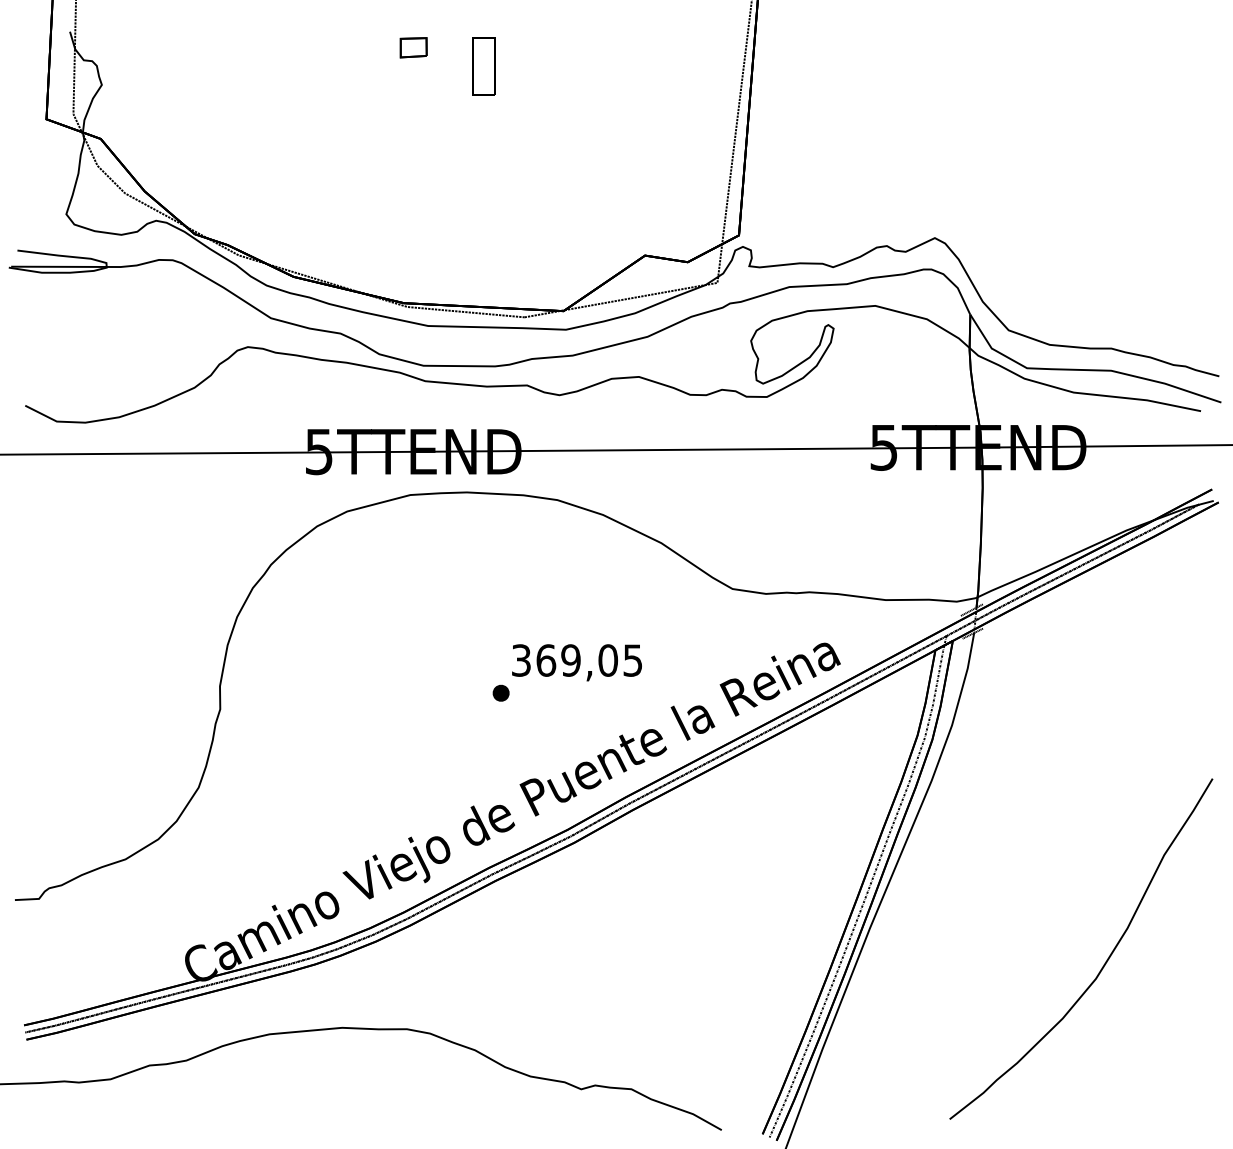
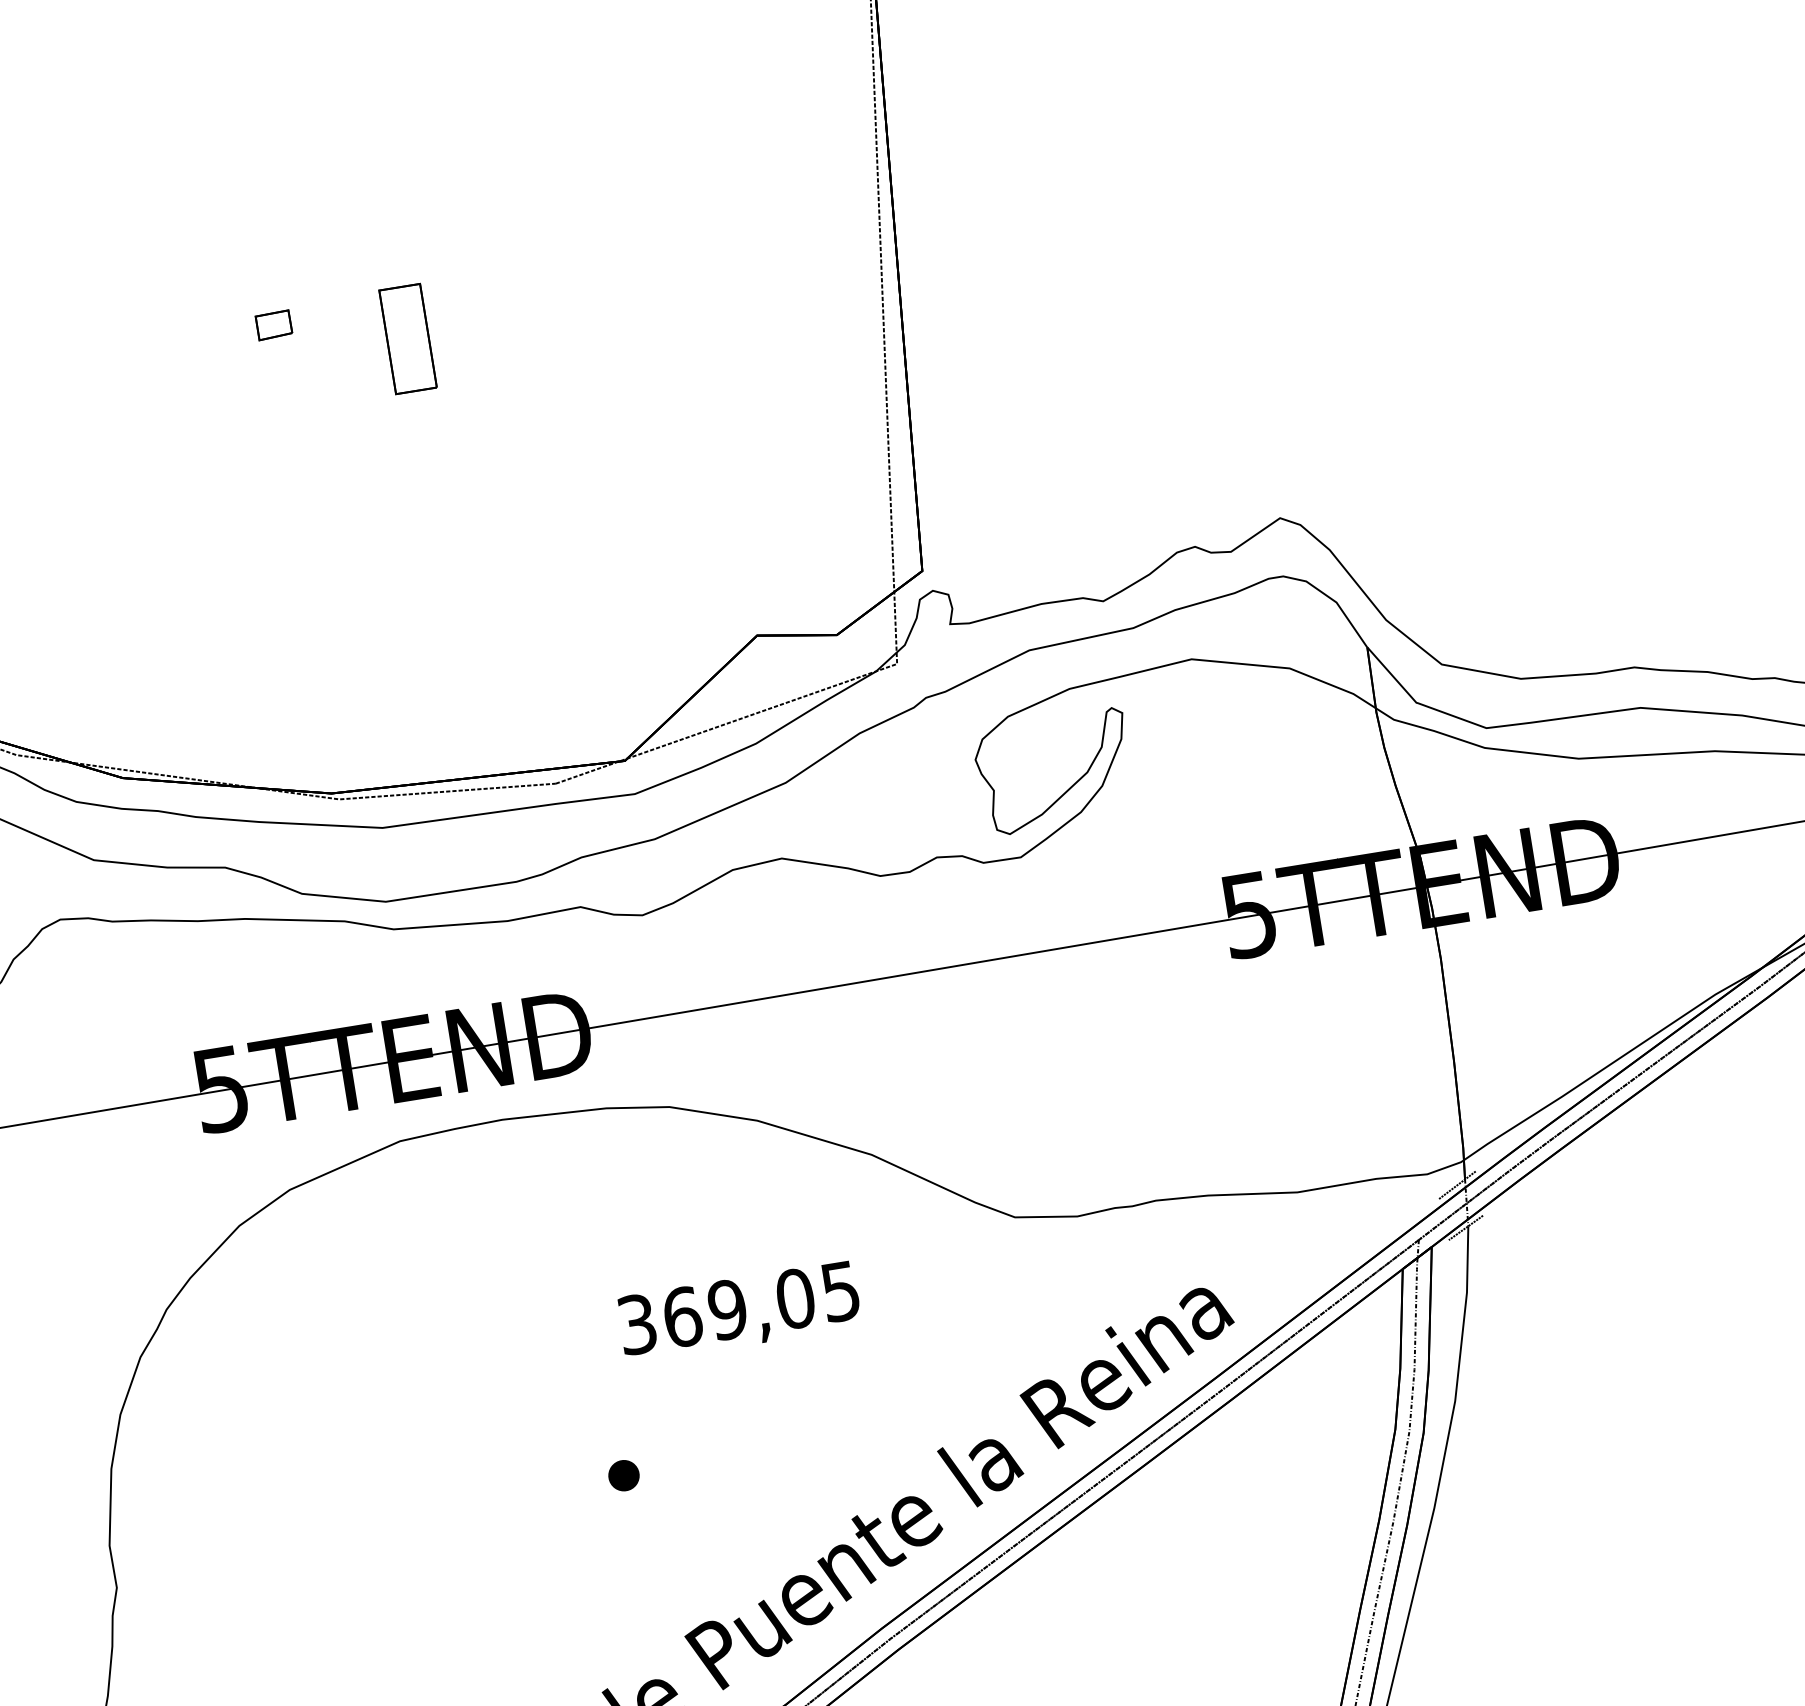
part: (413, 47) -> (273, 324), size x0.7
text: (576, 662) -> (738, 1311), moved

